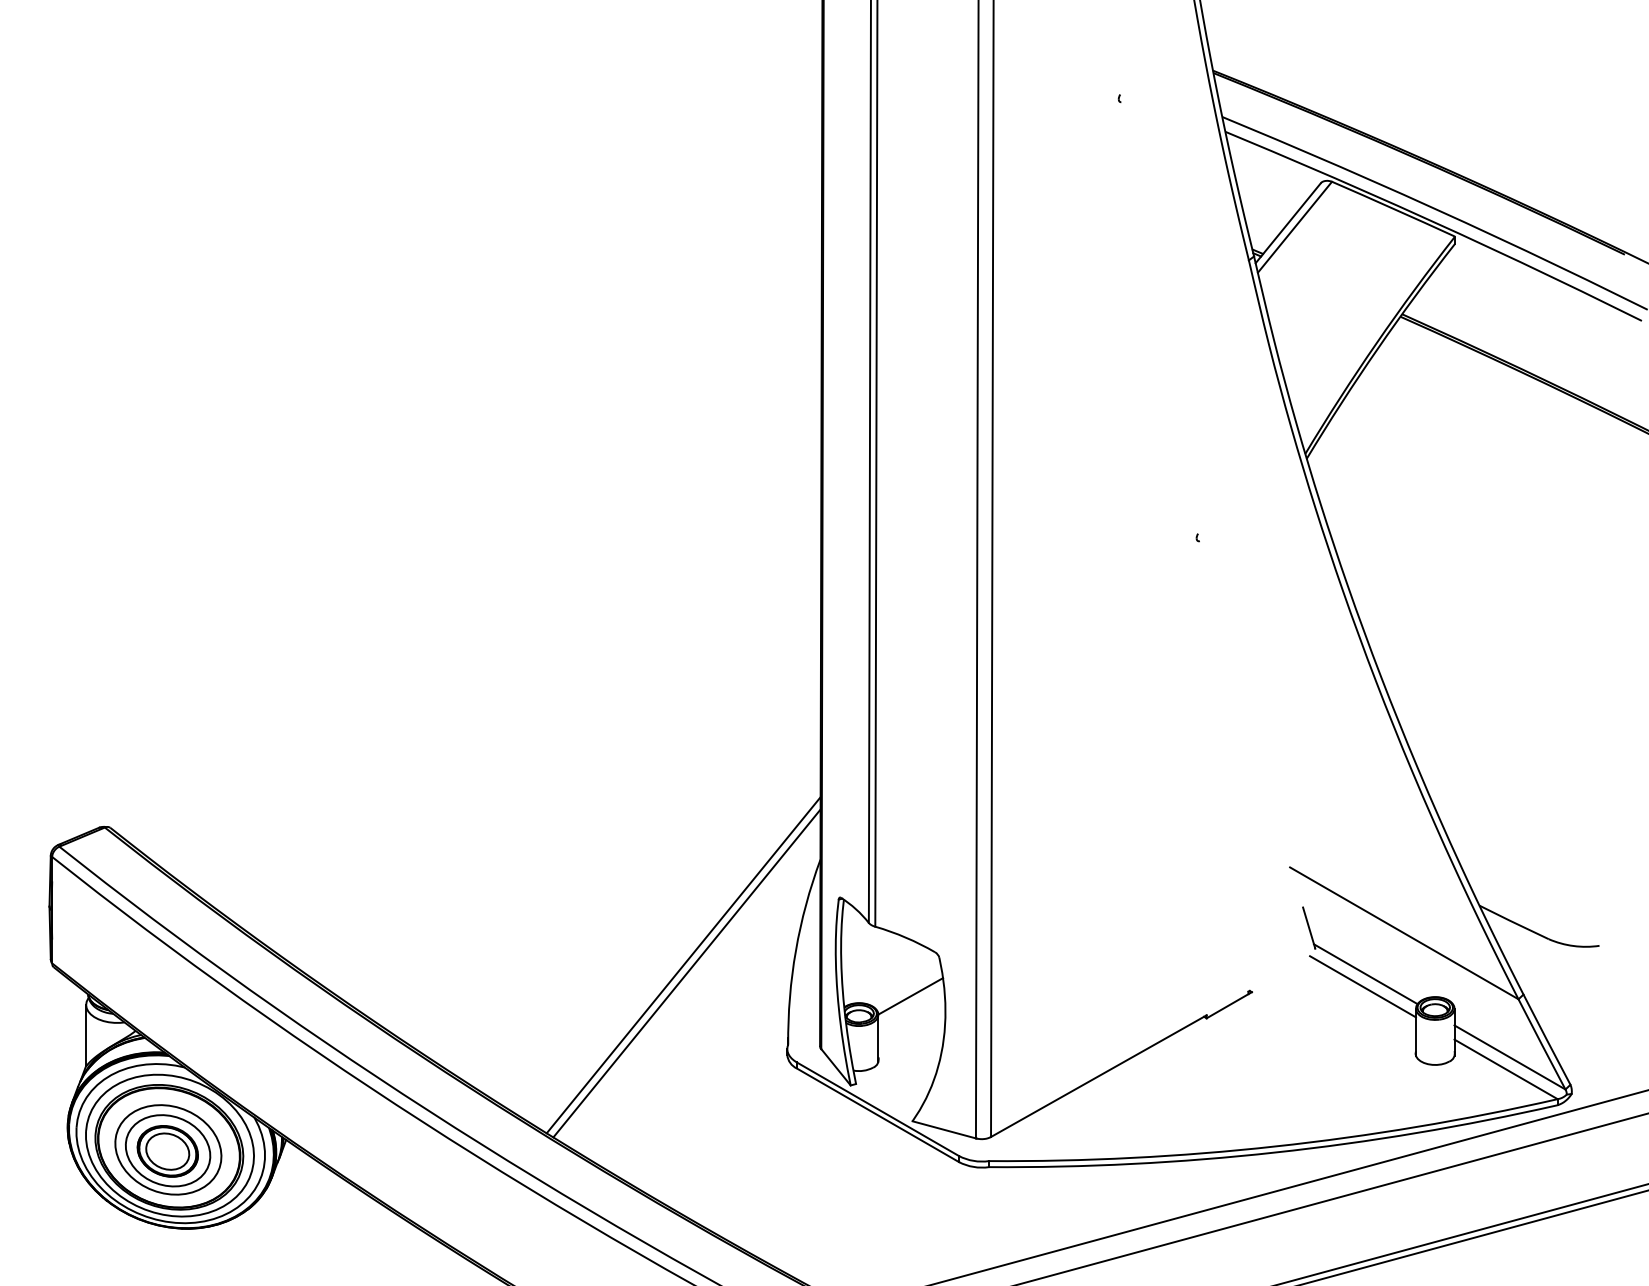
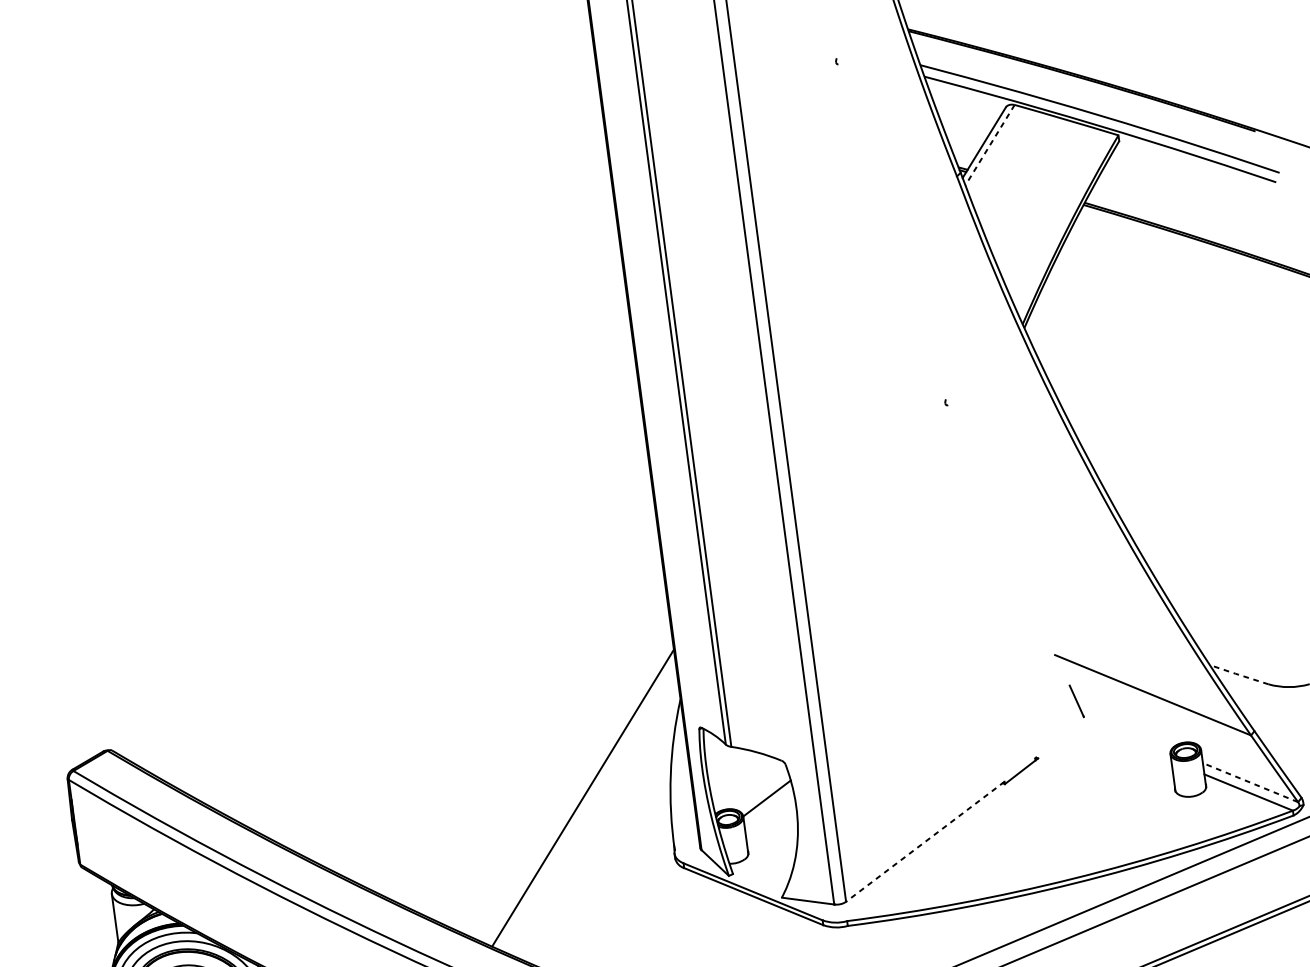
line: (1294, 227) -> (989, 145), solid -> dashed
line: (1513, 922) -> (1238, 674), solid -> dashed
line: (686, 973) -> (586, 804), removed
line: (1365, 974) -> (1126, 732), removed
line: (1362, 986) -> (1125, 742), removed
line: (1509, 1057) -> (1250, 782), solid -> dashed
line: (1098, 1076) -> (925, 842), solid -> dashed

